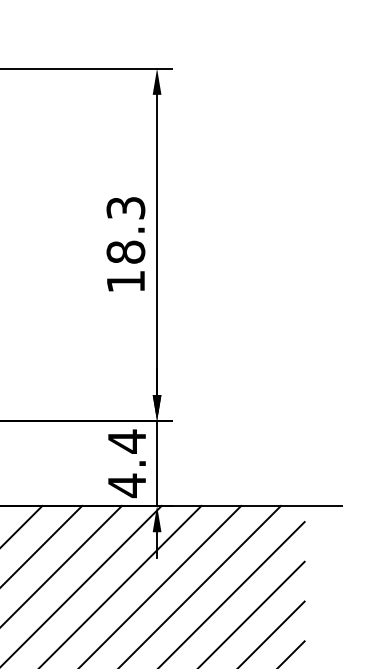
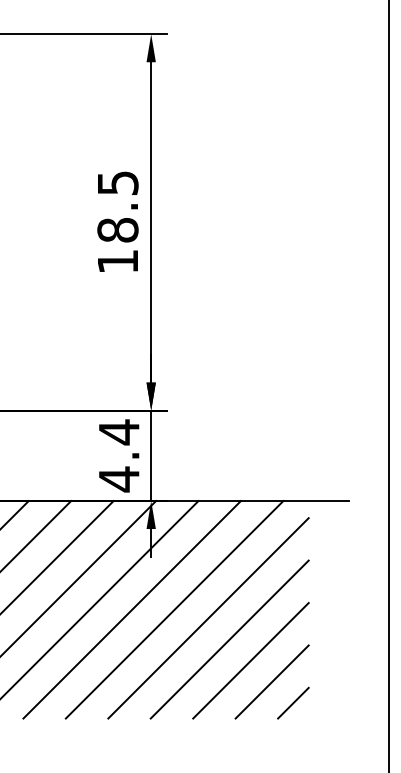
text: (125, 207) -> (117, 182), 18.3 -> 18.5

